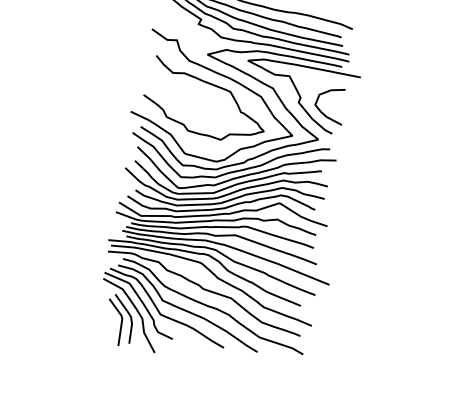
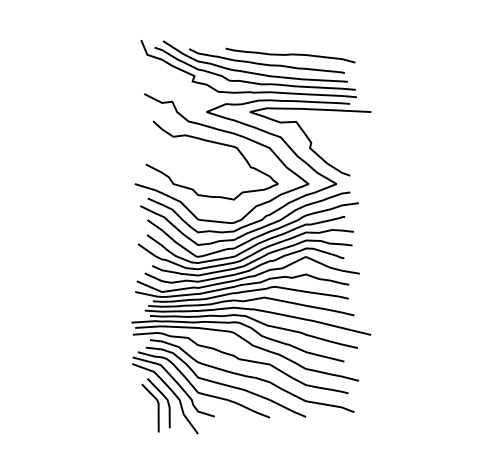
curve: (324, 113) -> (338, 155), removed

